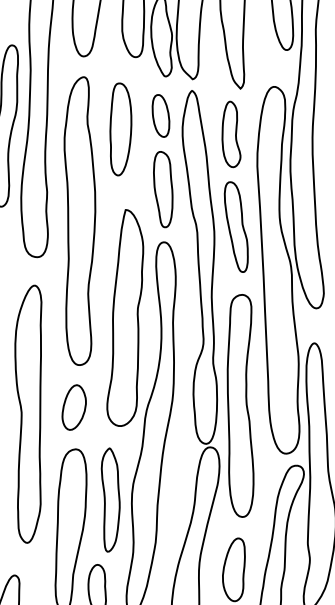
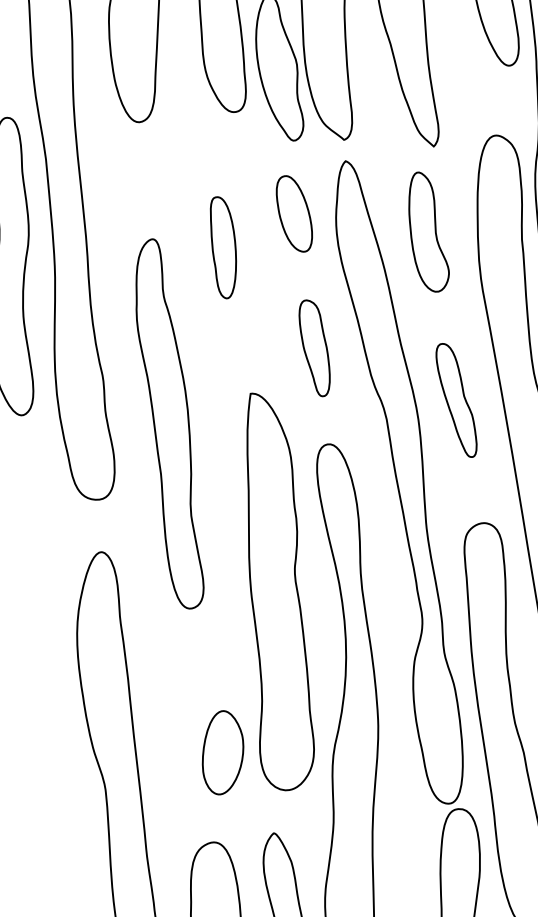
part: (120, 129) -> (223, 247), size x0.6
part: (163, 189) -> (315, 347), size x0.7
part: (79, 220) -> (168, 423), size x0.7
part: (235, 226) -> (455, 399), size x0.7
part: (73, 407) -> (221, 752), moved

